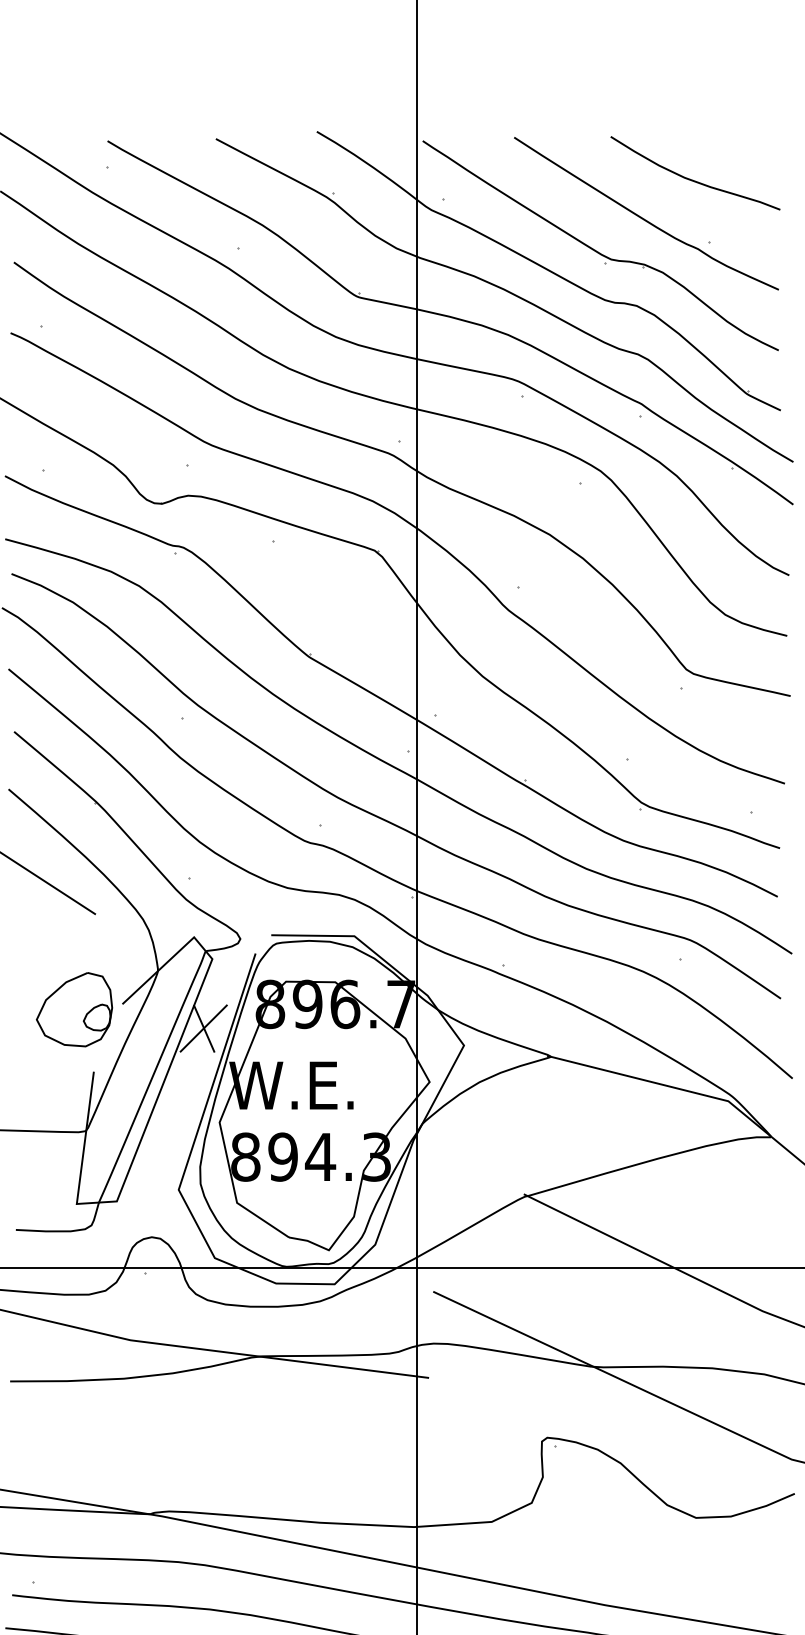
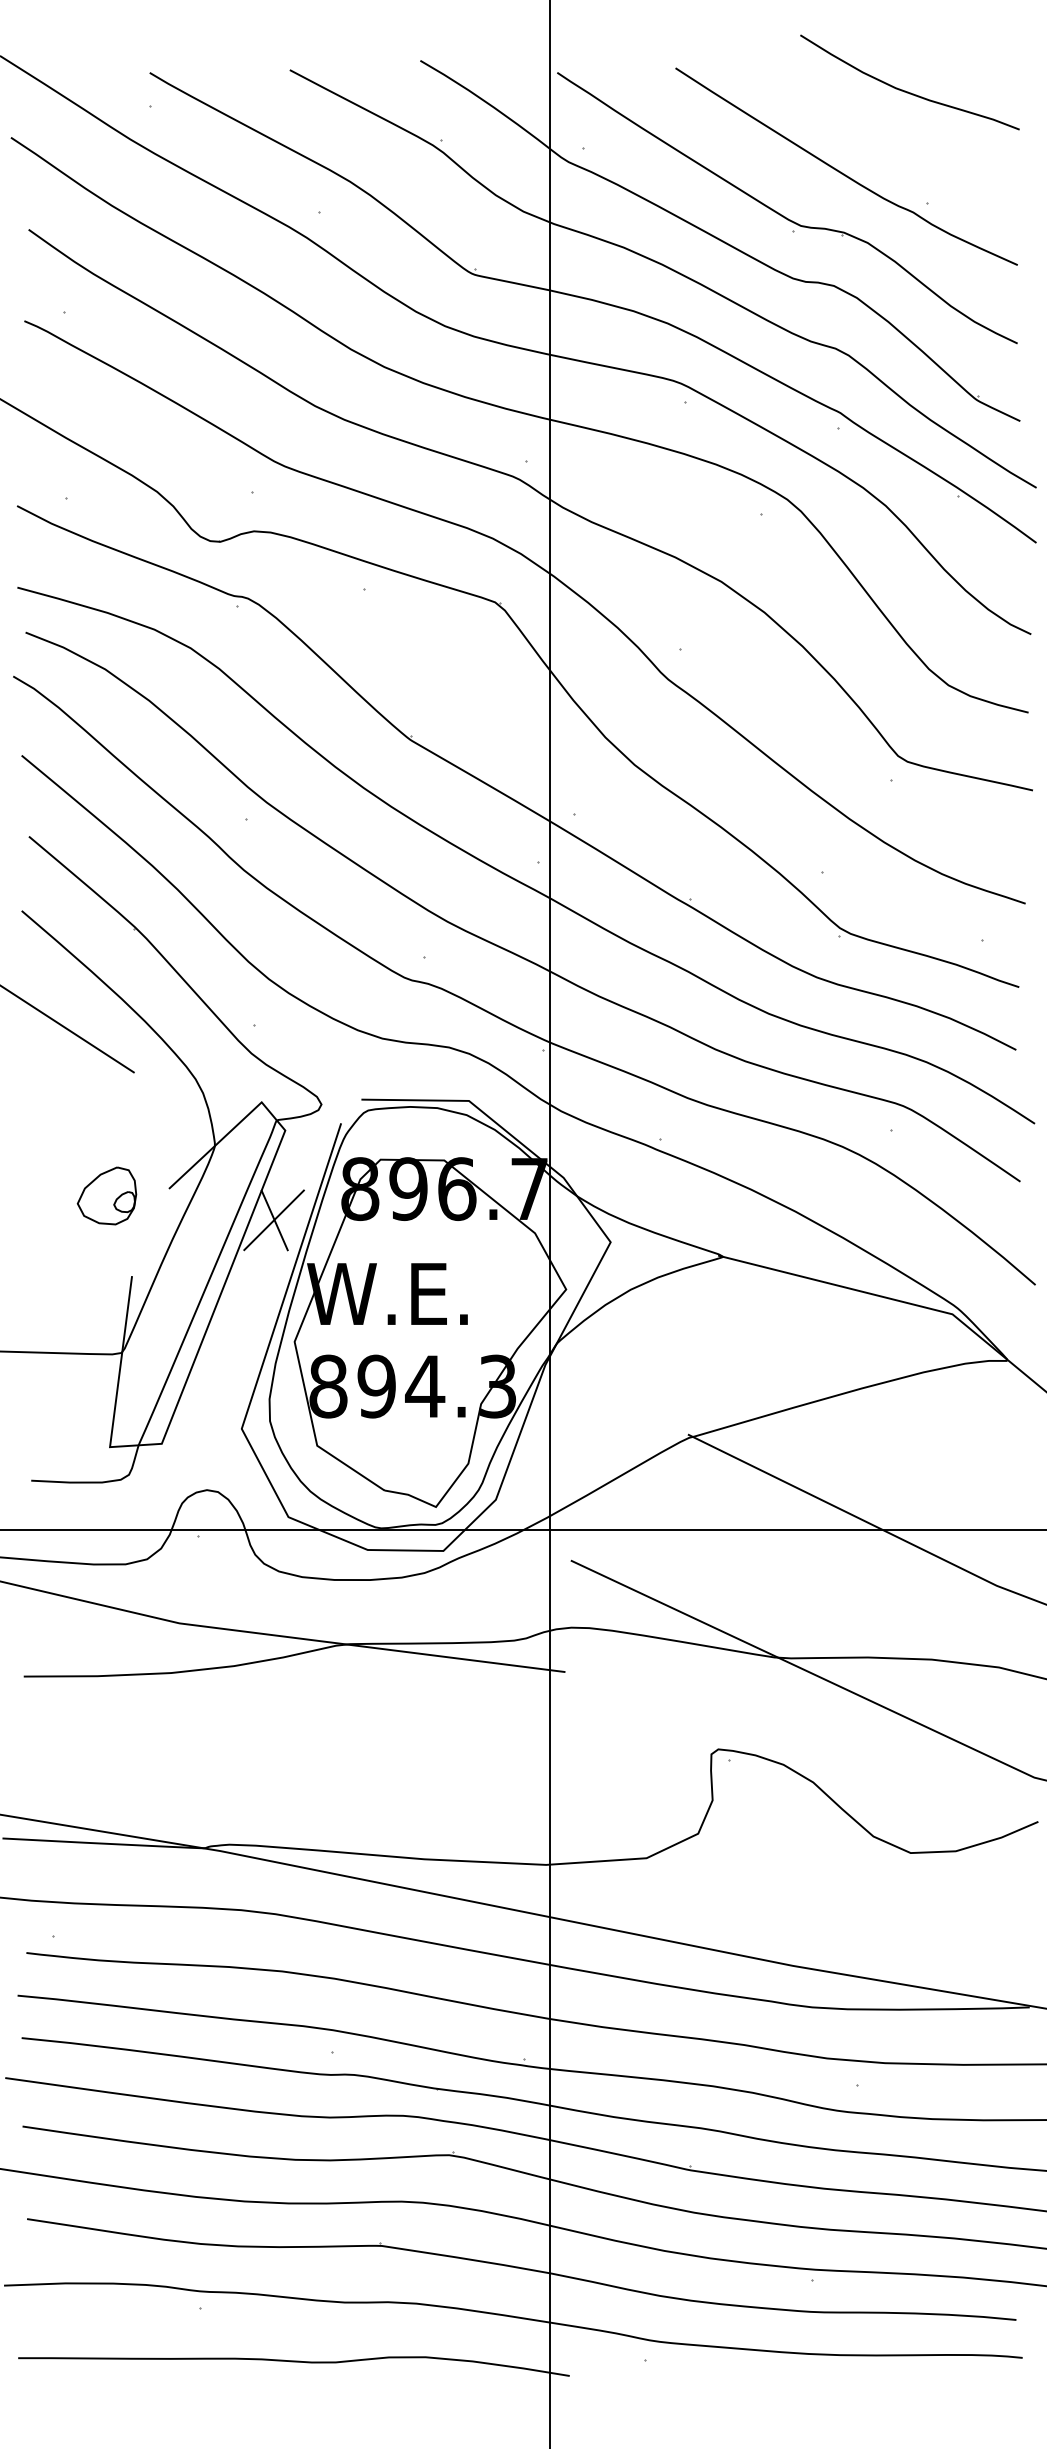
curve: (692, 179) -> (905, 90), moved
part: (74, 1009) -> (106, 1195), size x0.6

